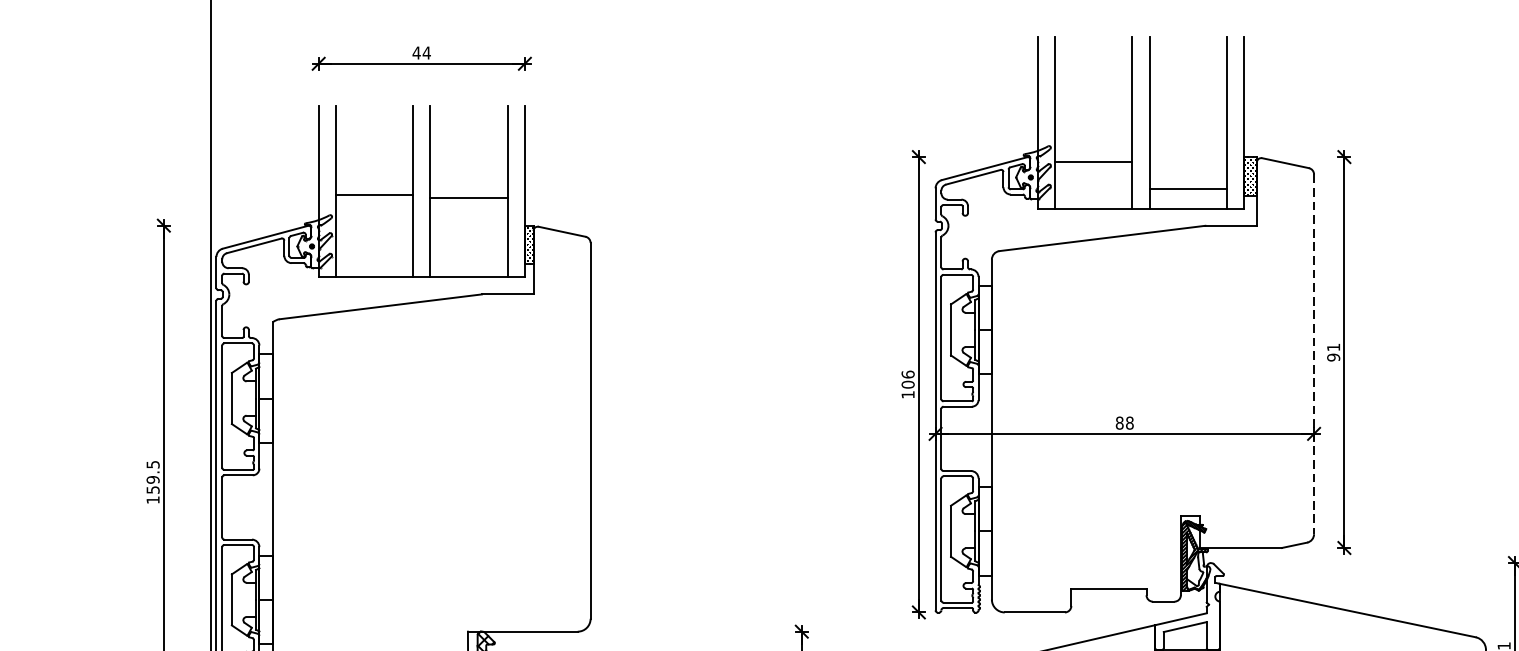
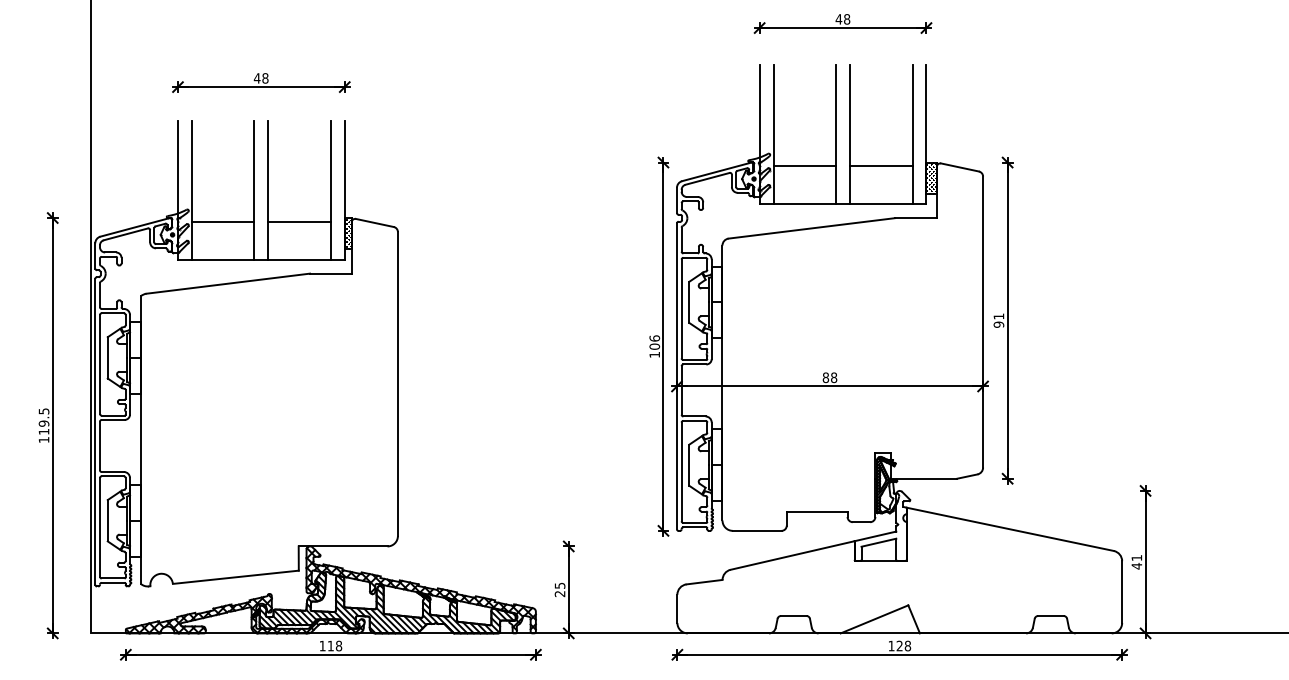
text: (426, 53) -> (265, 78), 44 -> 48
line: (1188, 189) -> (881, 166), moved
line: (373, 195) -> (222, 221), moved
line: (468, 197) -> (299, 221), moved
line: (1314, 354) -> (983, 322), dashed -> solid
text: (152, 489) -> (43, 431), 159.5 -> 119.5

